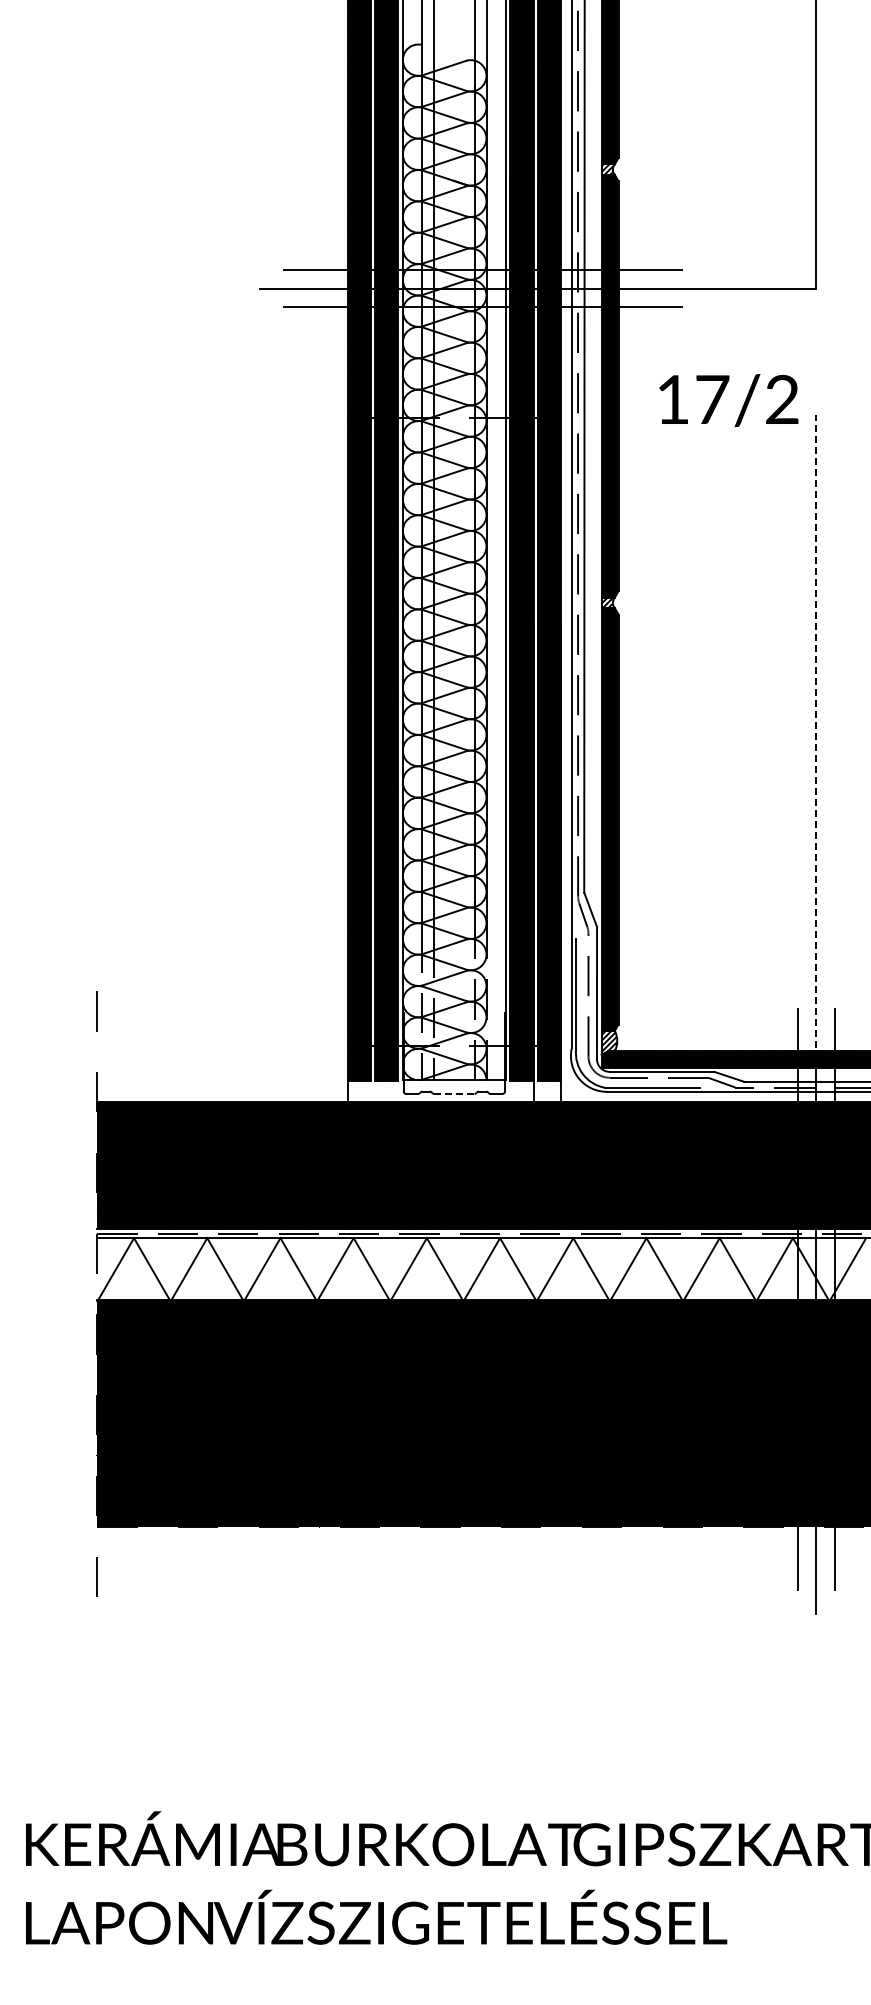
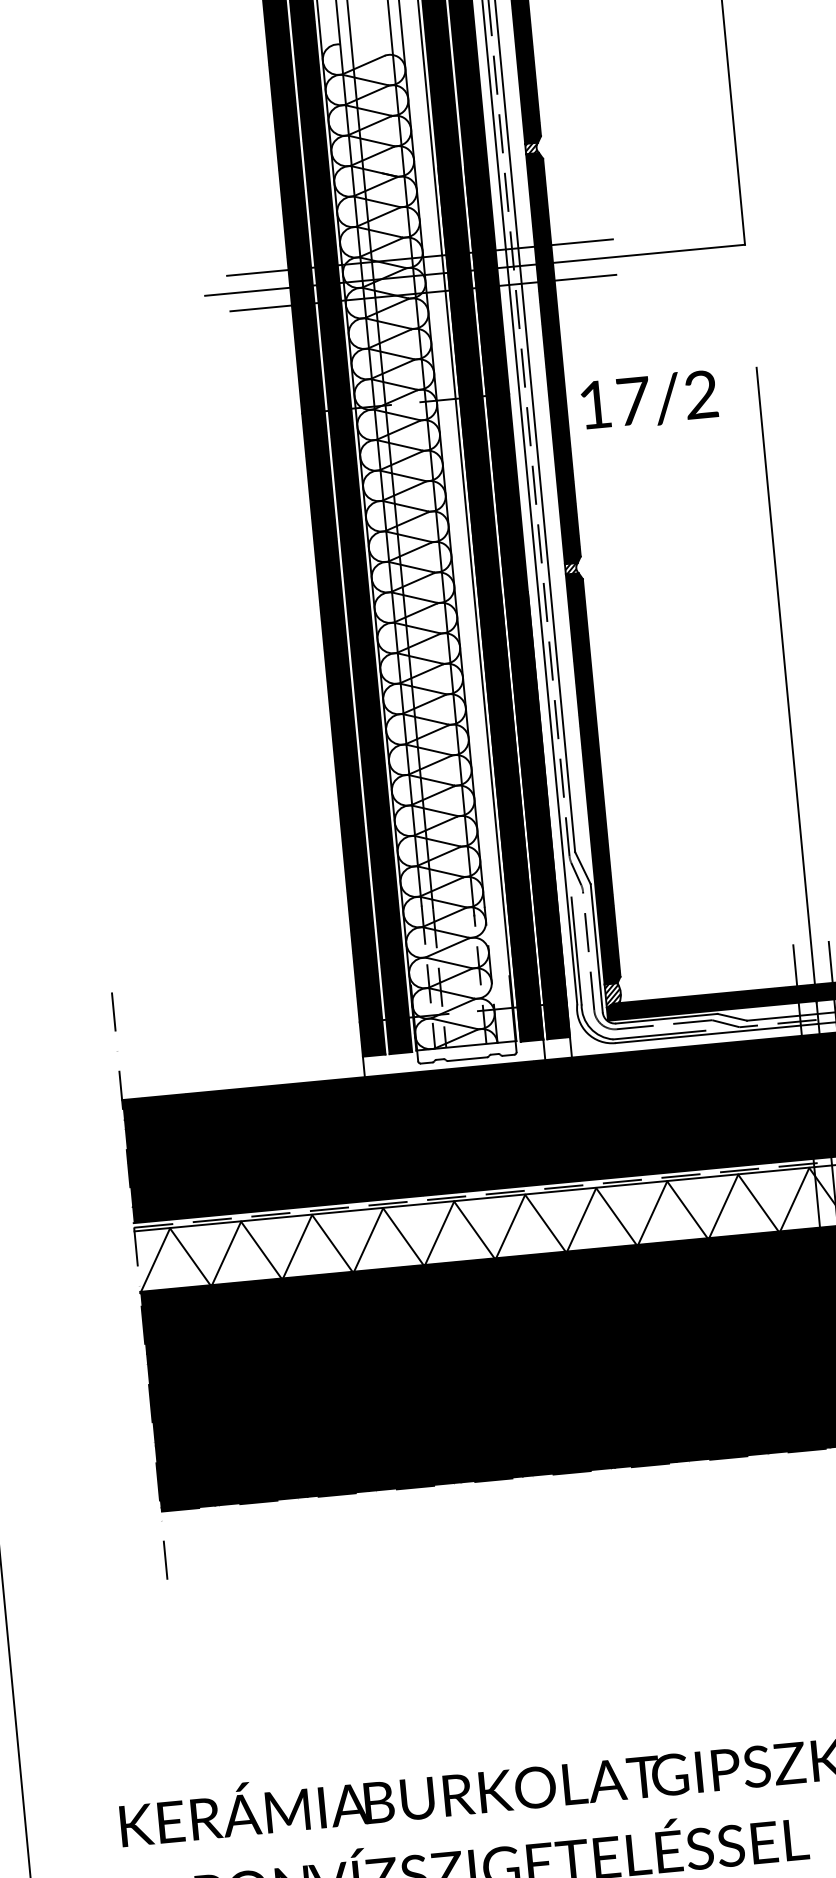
text: (728, 400) -> (649, 400), moved
line: (816, 742) -> (786, 685), dashed -> solid
line: (454, 1093) -> (467, 1058), dashed -> solid

